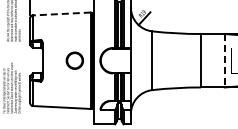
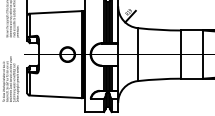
line: (61, 14) -> (55, 12), dashed -> solid
line: (224, 60) -> (202, 54), dashed -> solid

